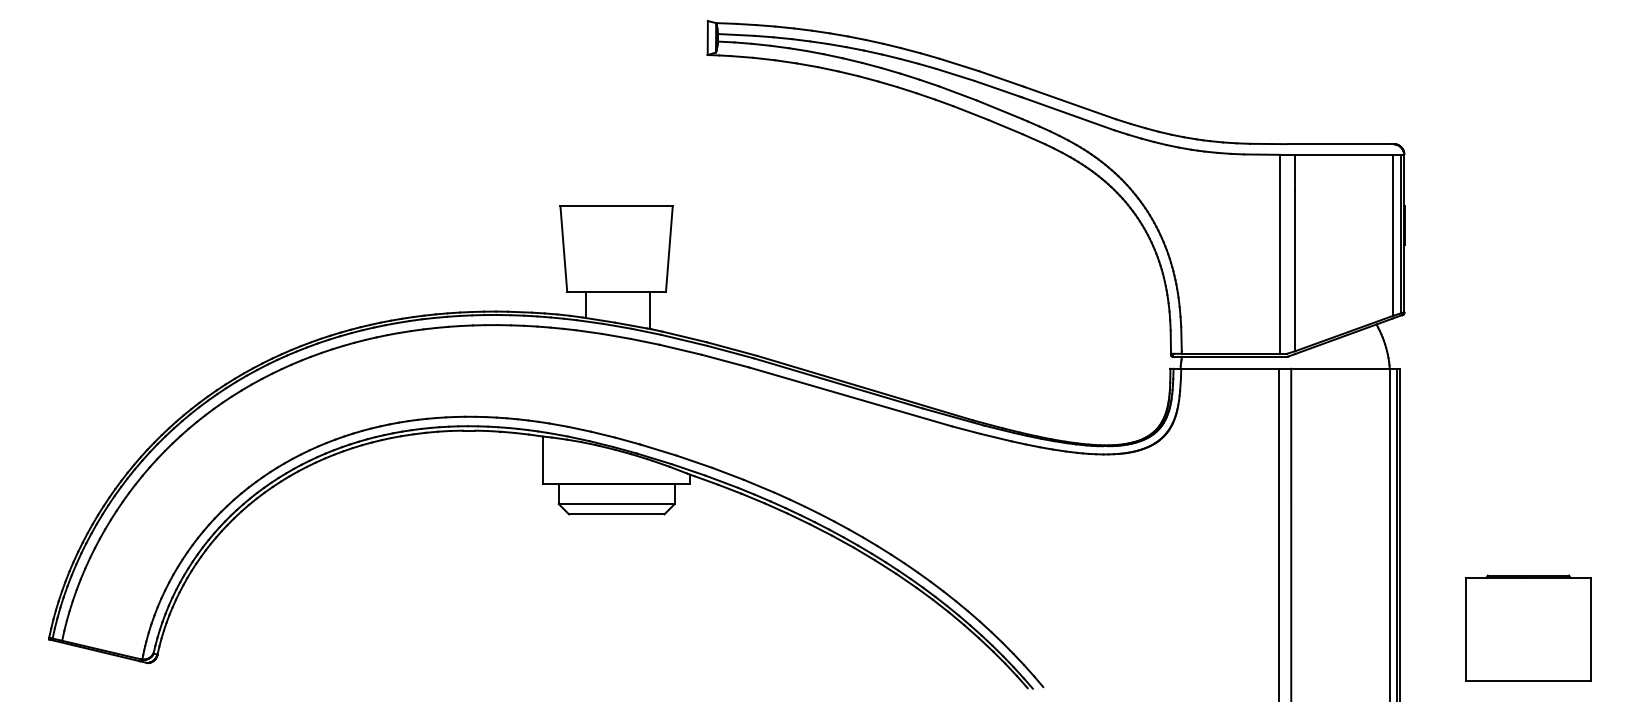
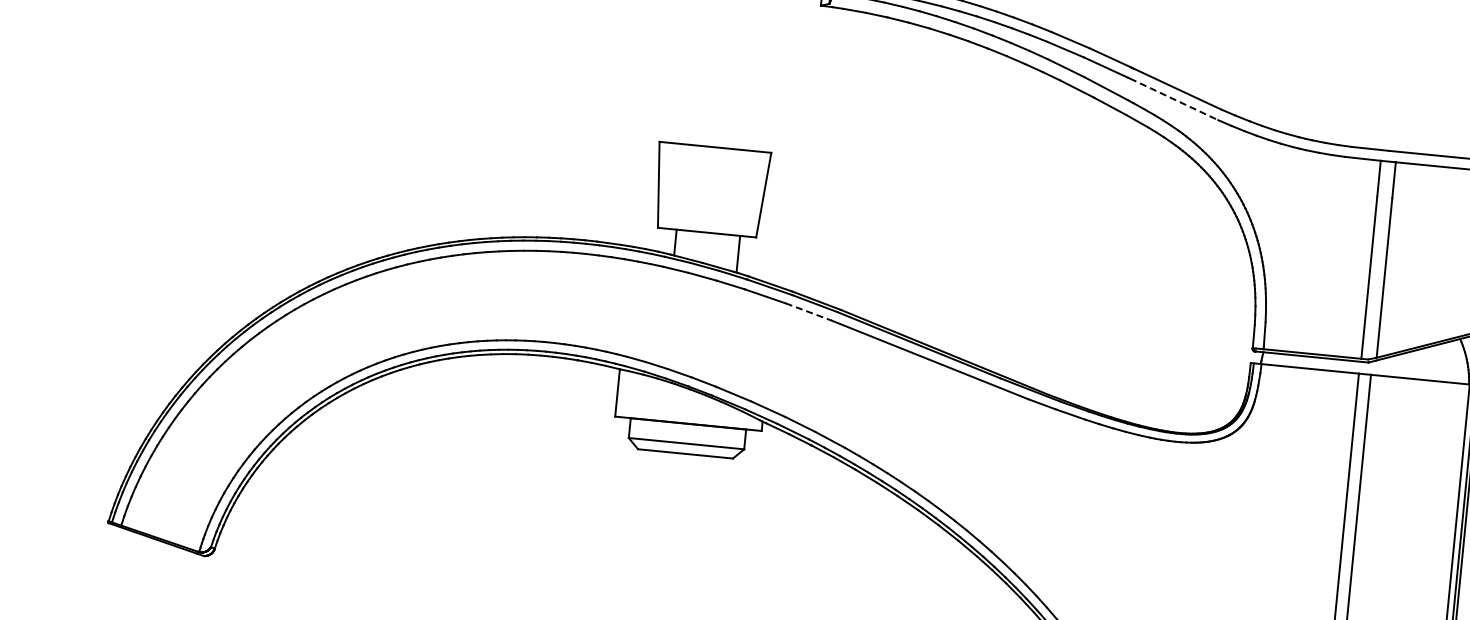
line: (1068, 113) -> (1174, 99), solid -> dashed
line: (725, 361) -> (808, 312), solid -> dashed

